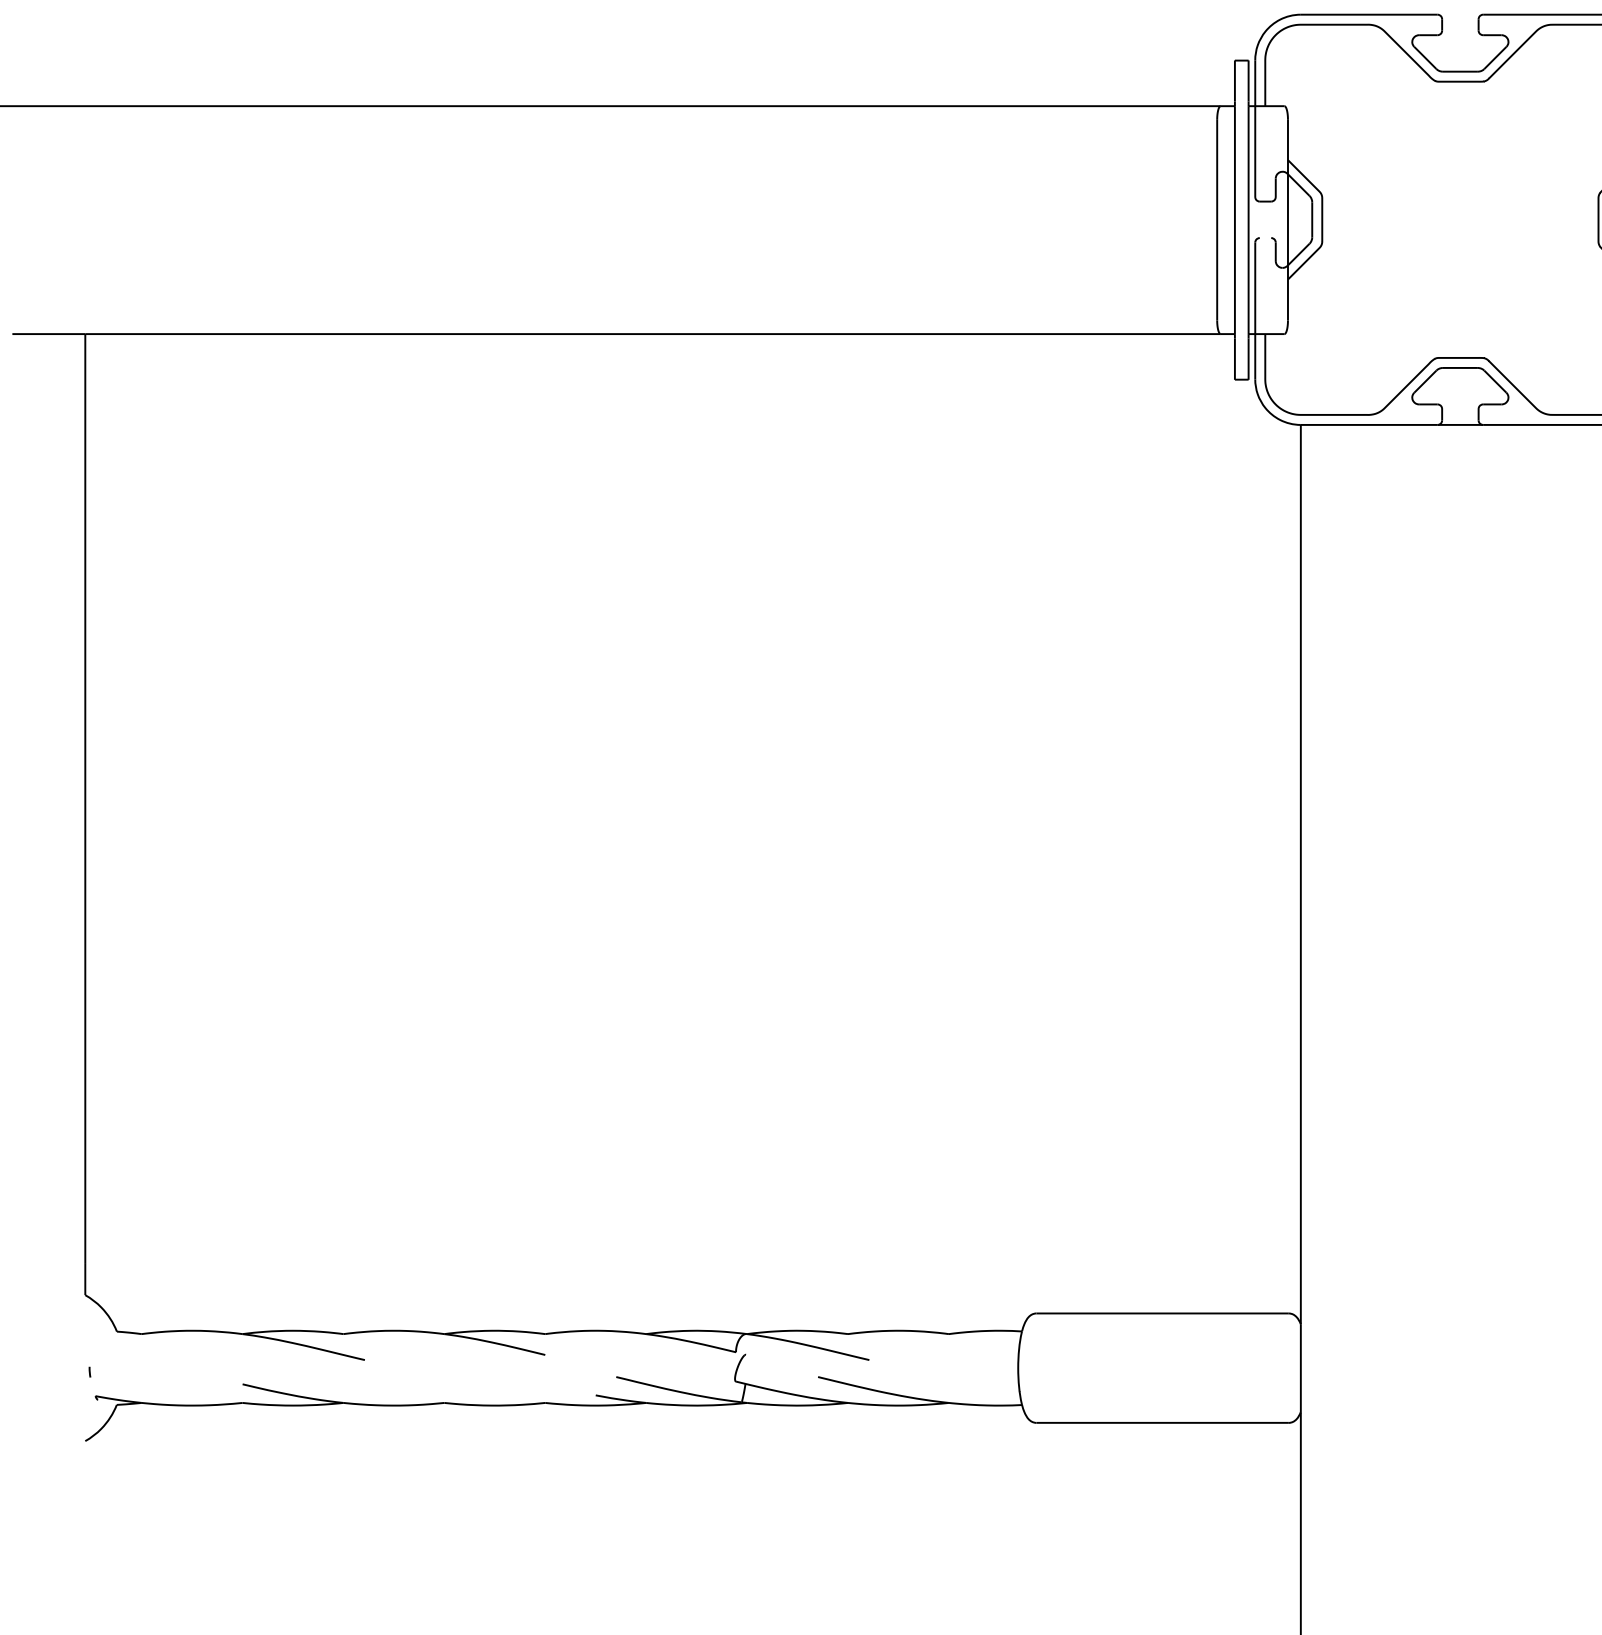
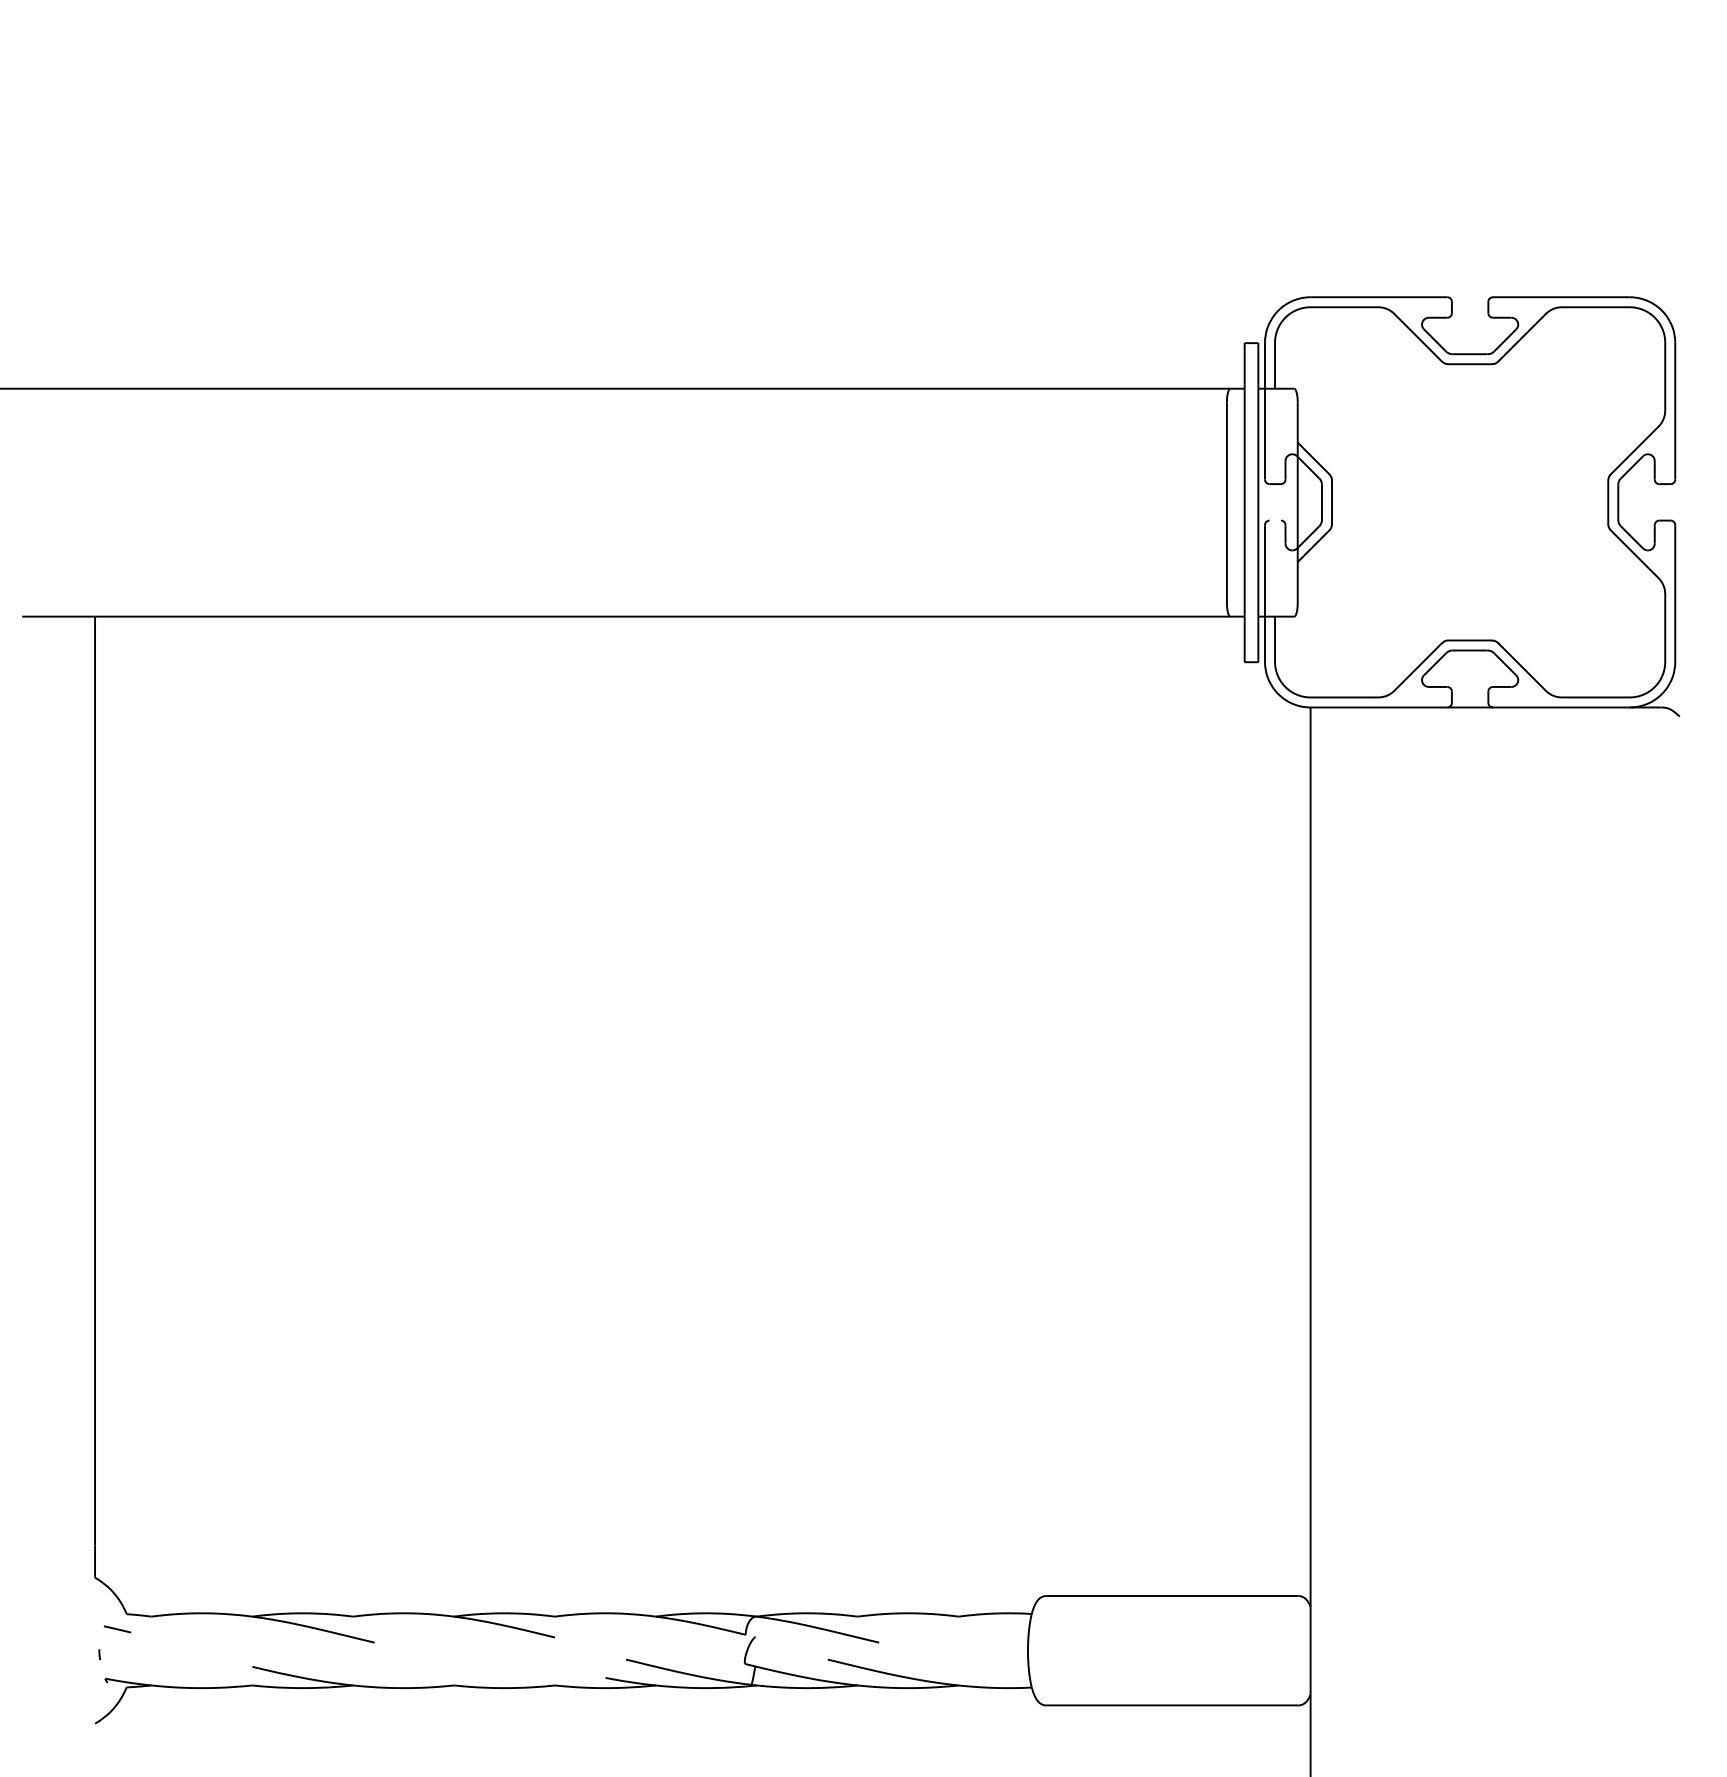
line: (107, 1346) -> (117, 1629), added

